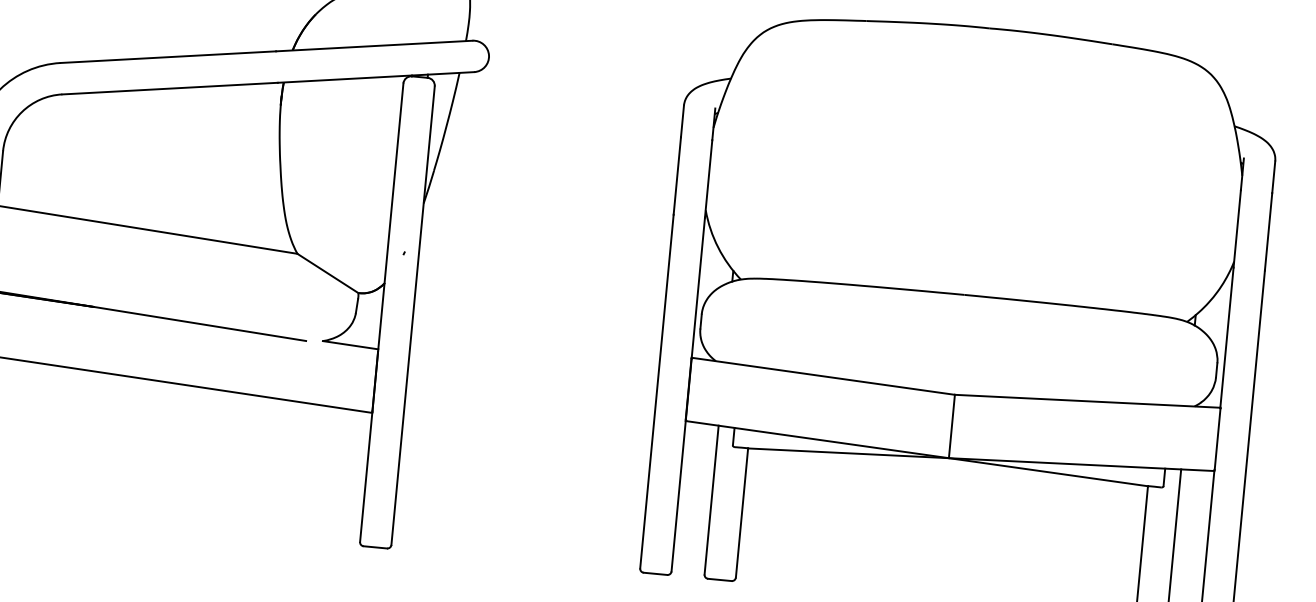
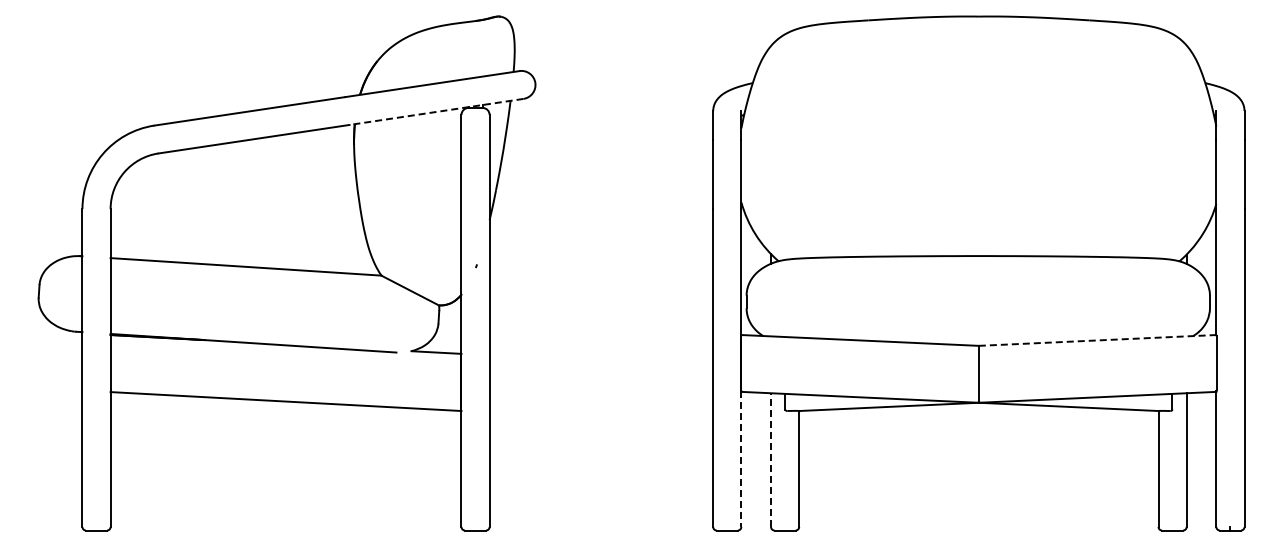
line: (376, 76) -> (436, 111), solid -> dashed
line: (1087, 401) -> (1097, 340), solid -> dashed
line: (678, 496) -> (741, 459), solid -> dashed
line: (712, 500) -> (771, 460), solid -> dashed

